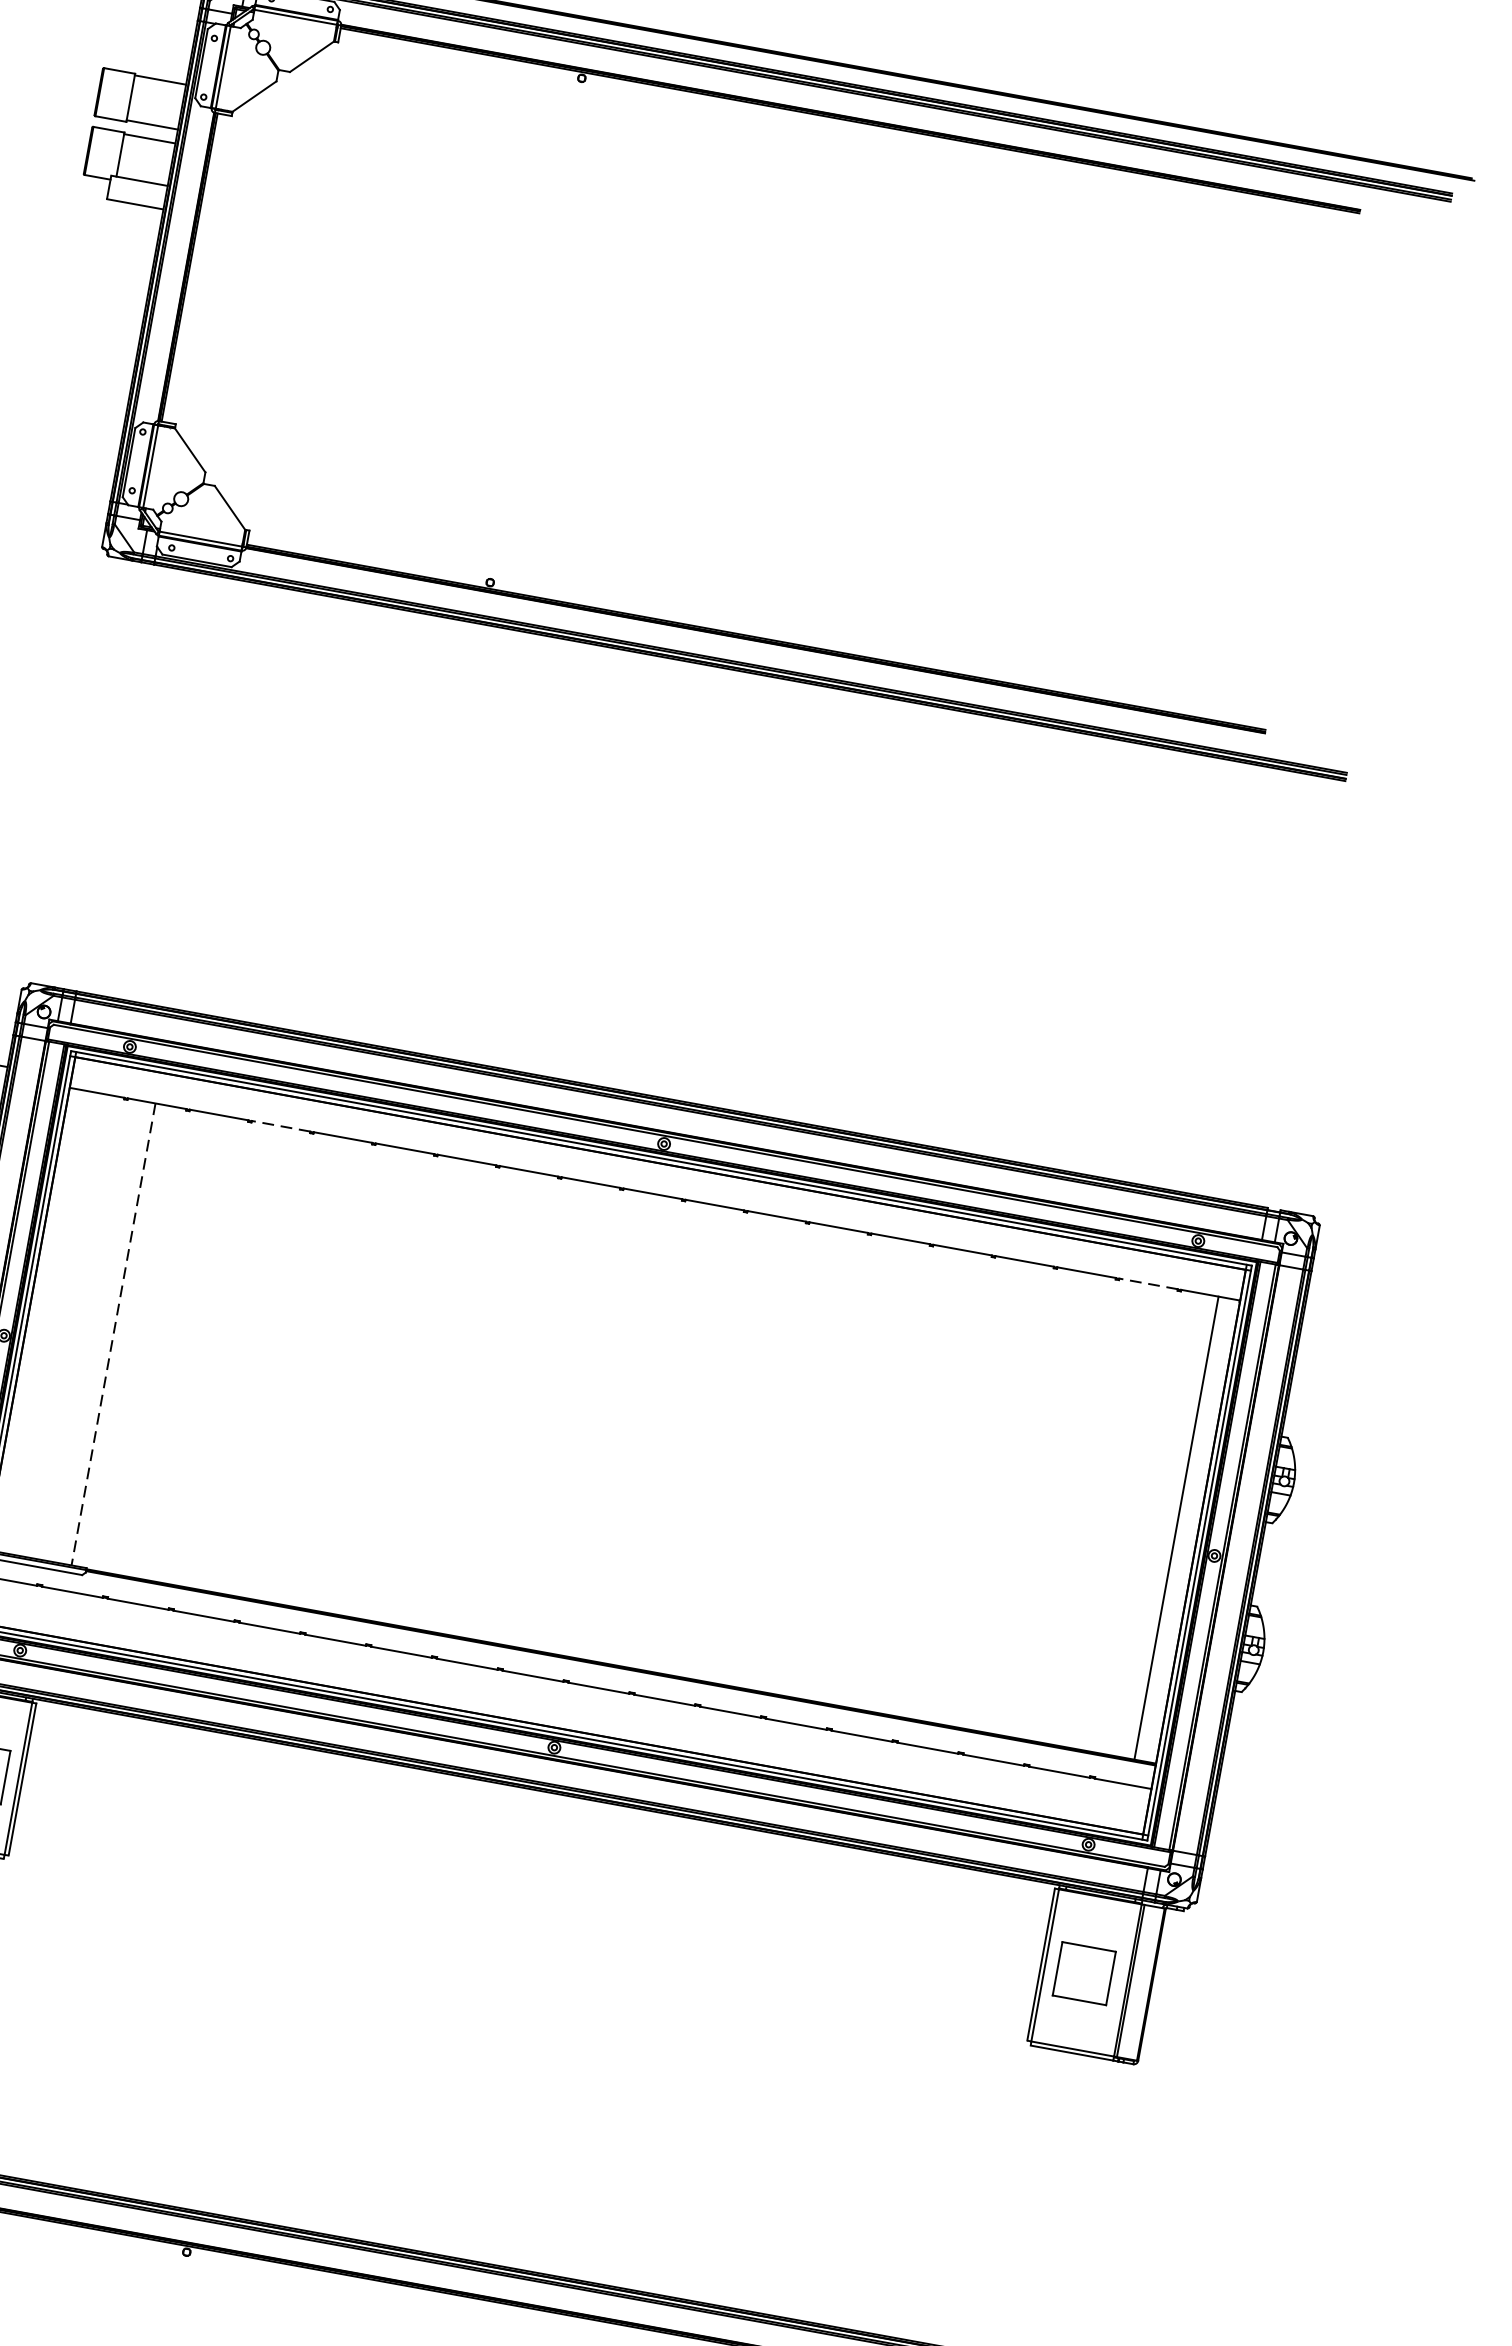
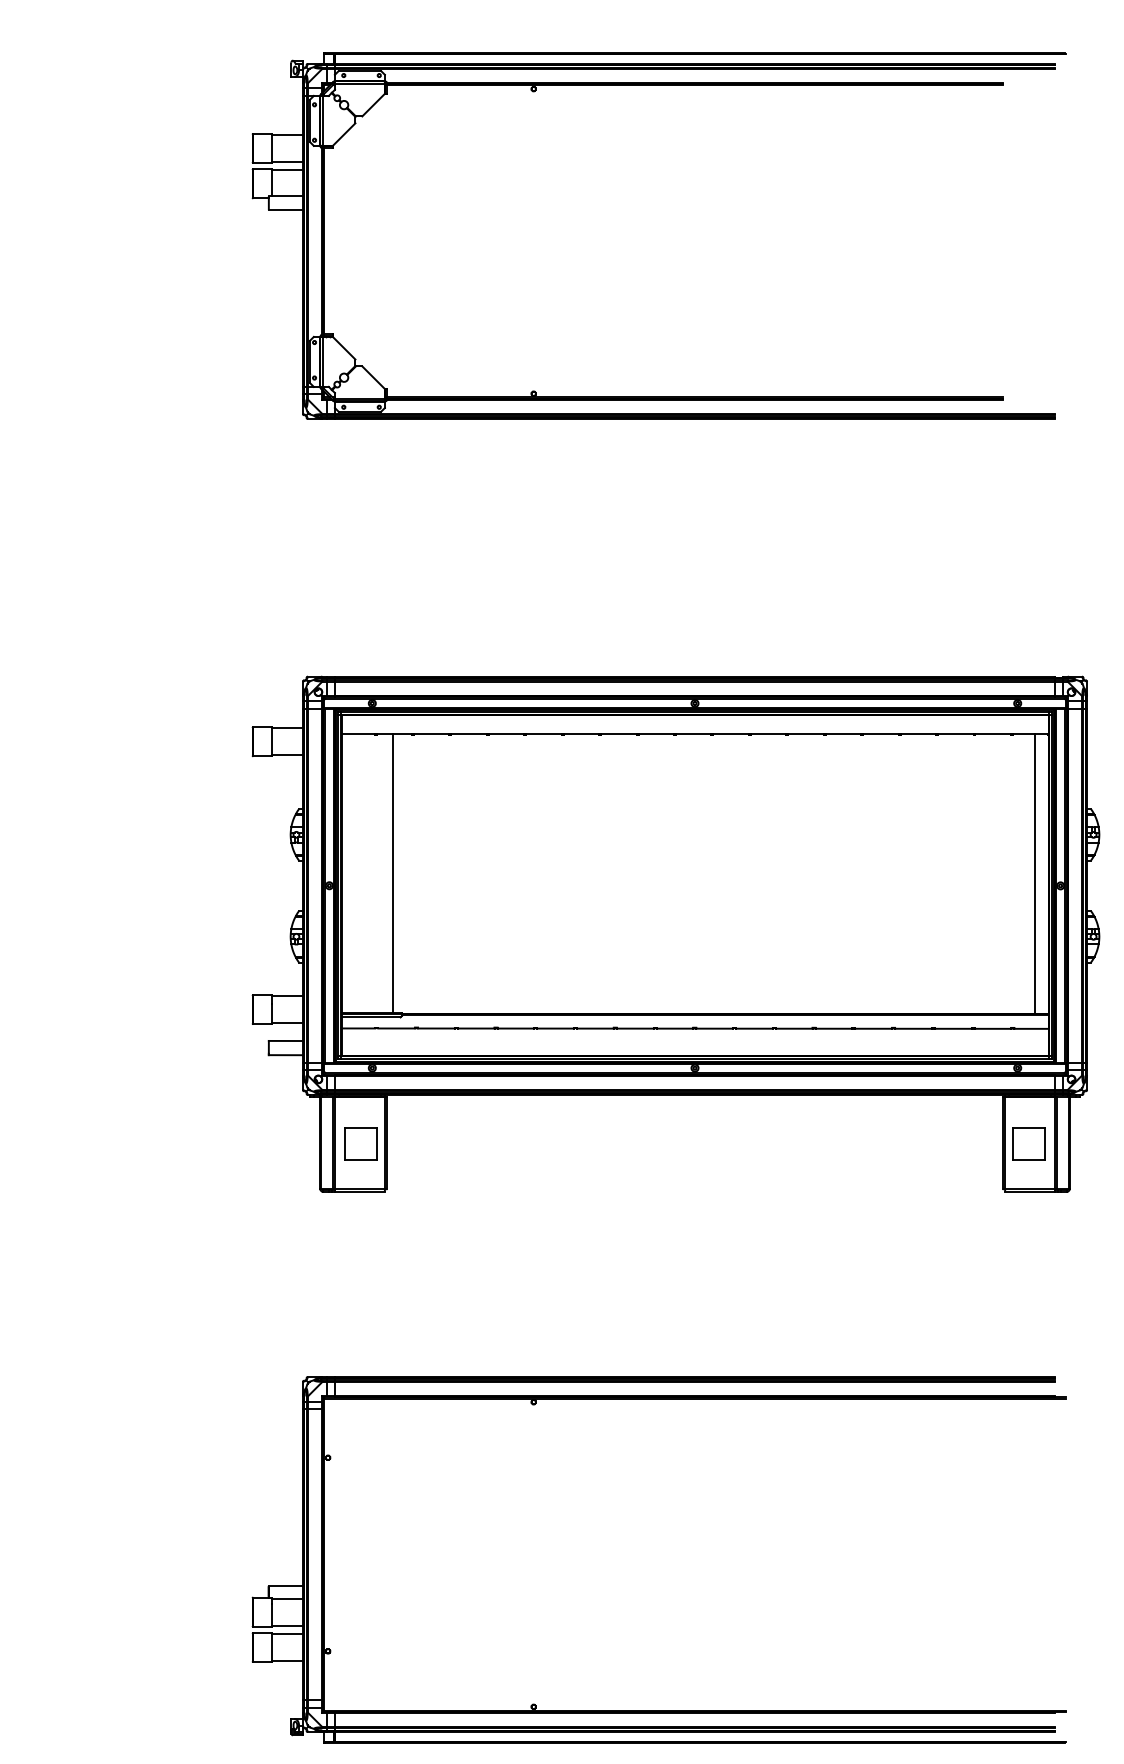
line: (281, 1125) -> (469, 733), dashed -> solid
line: (1149, 1283) -> (993, 733), dashed -> solid
line: (113, 1334) -> (393, 873), dashed -> solid

